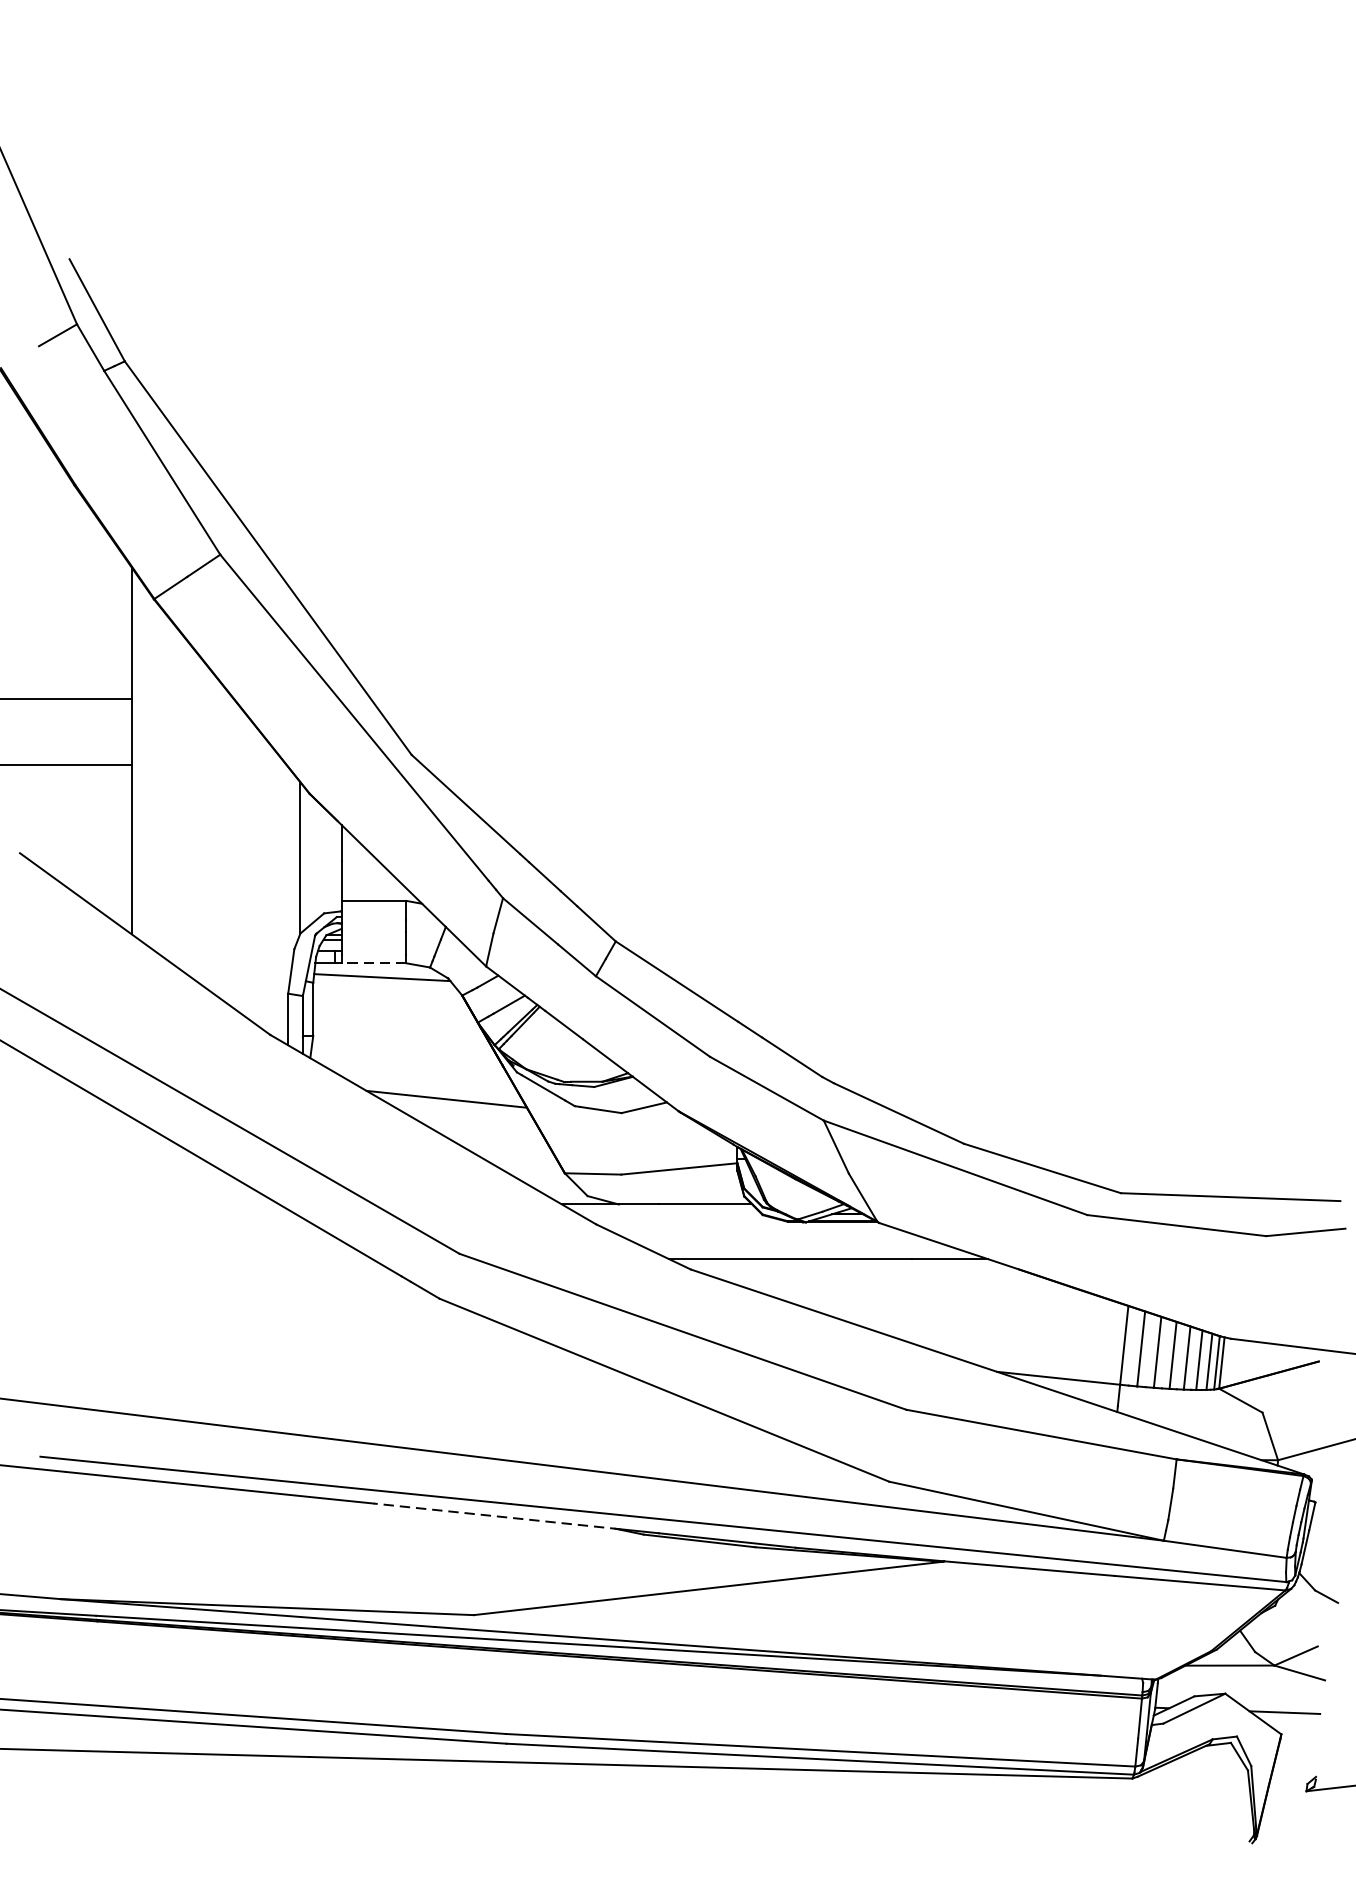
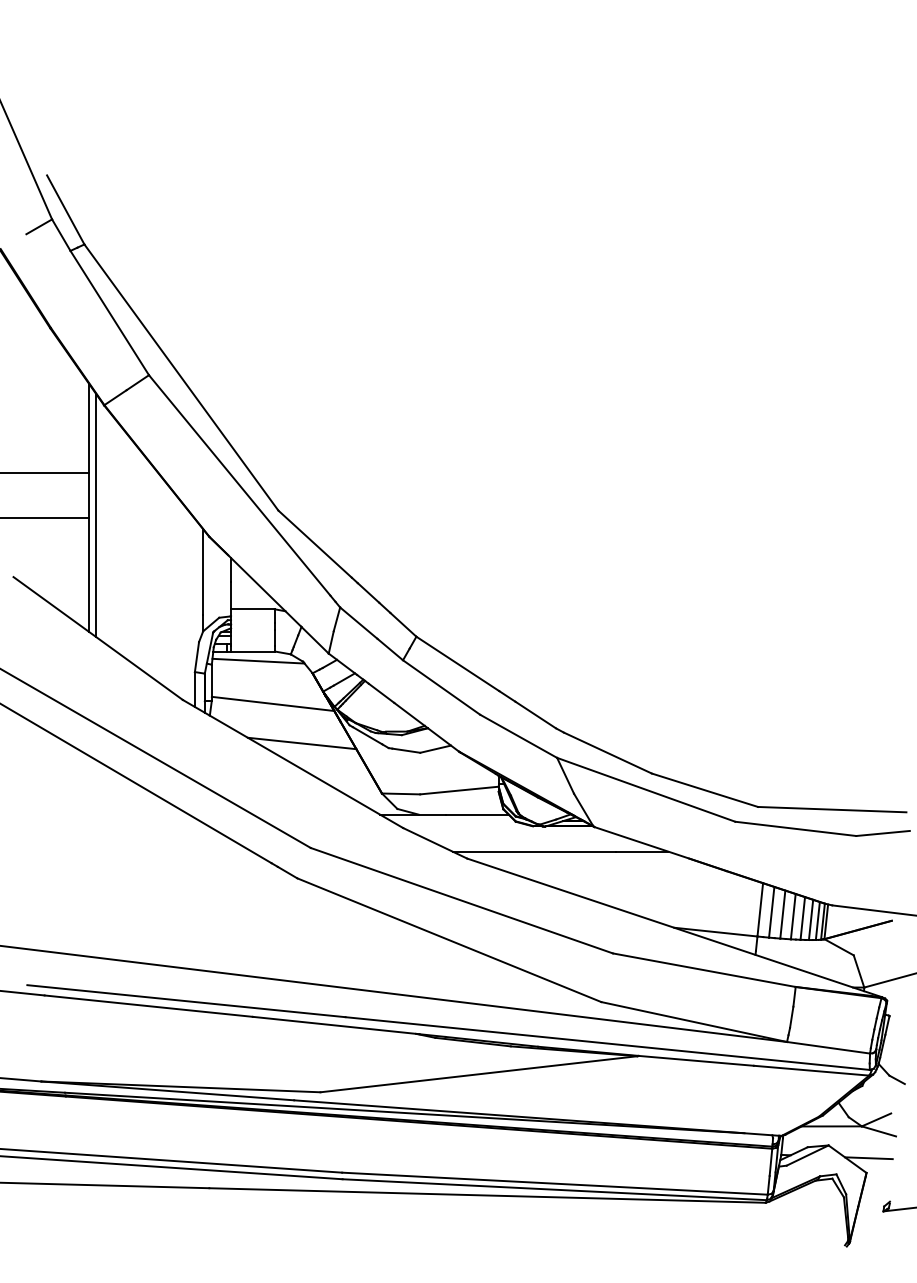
line: (142, 762) -> (96, 515), added
line: (373, 963) -> (252, 651), dashed -> solid
line: (402, 1040) -> (272, 703), added
line: (497, 1516) -> (336, 1025), dashed -> solid

